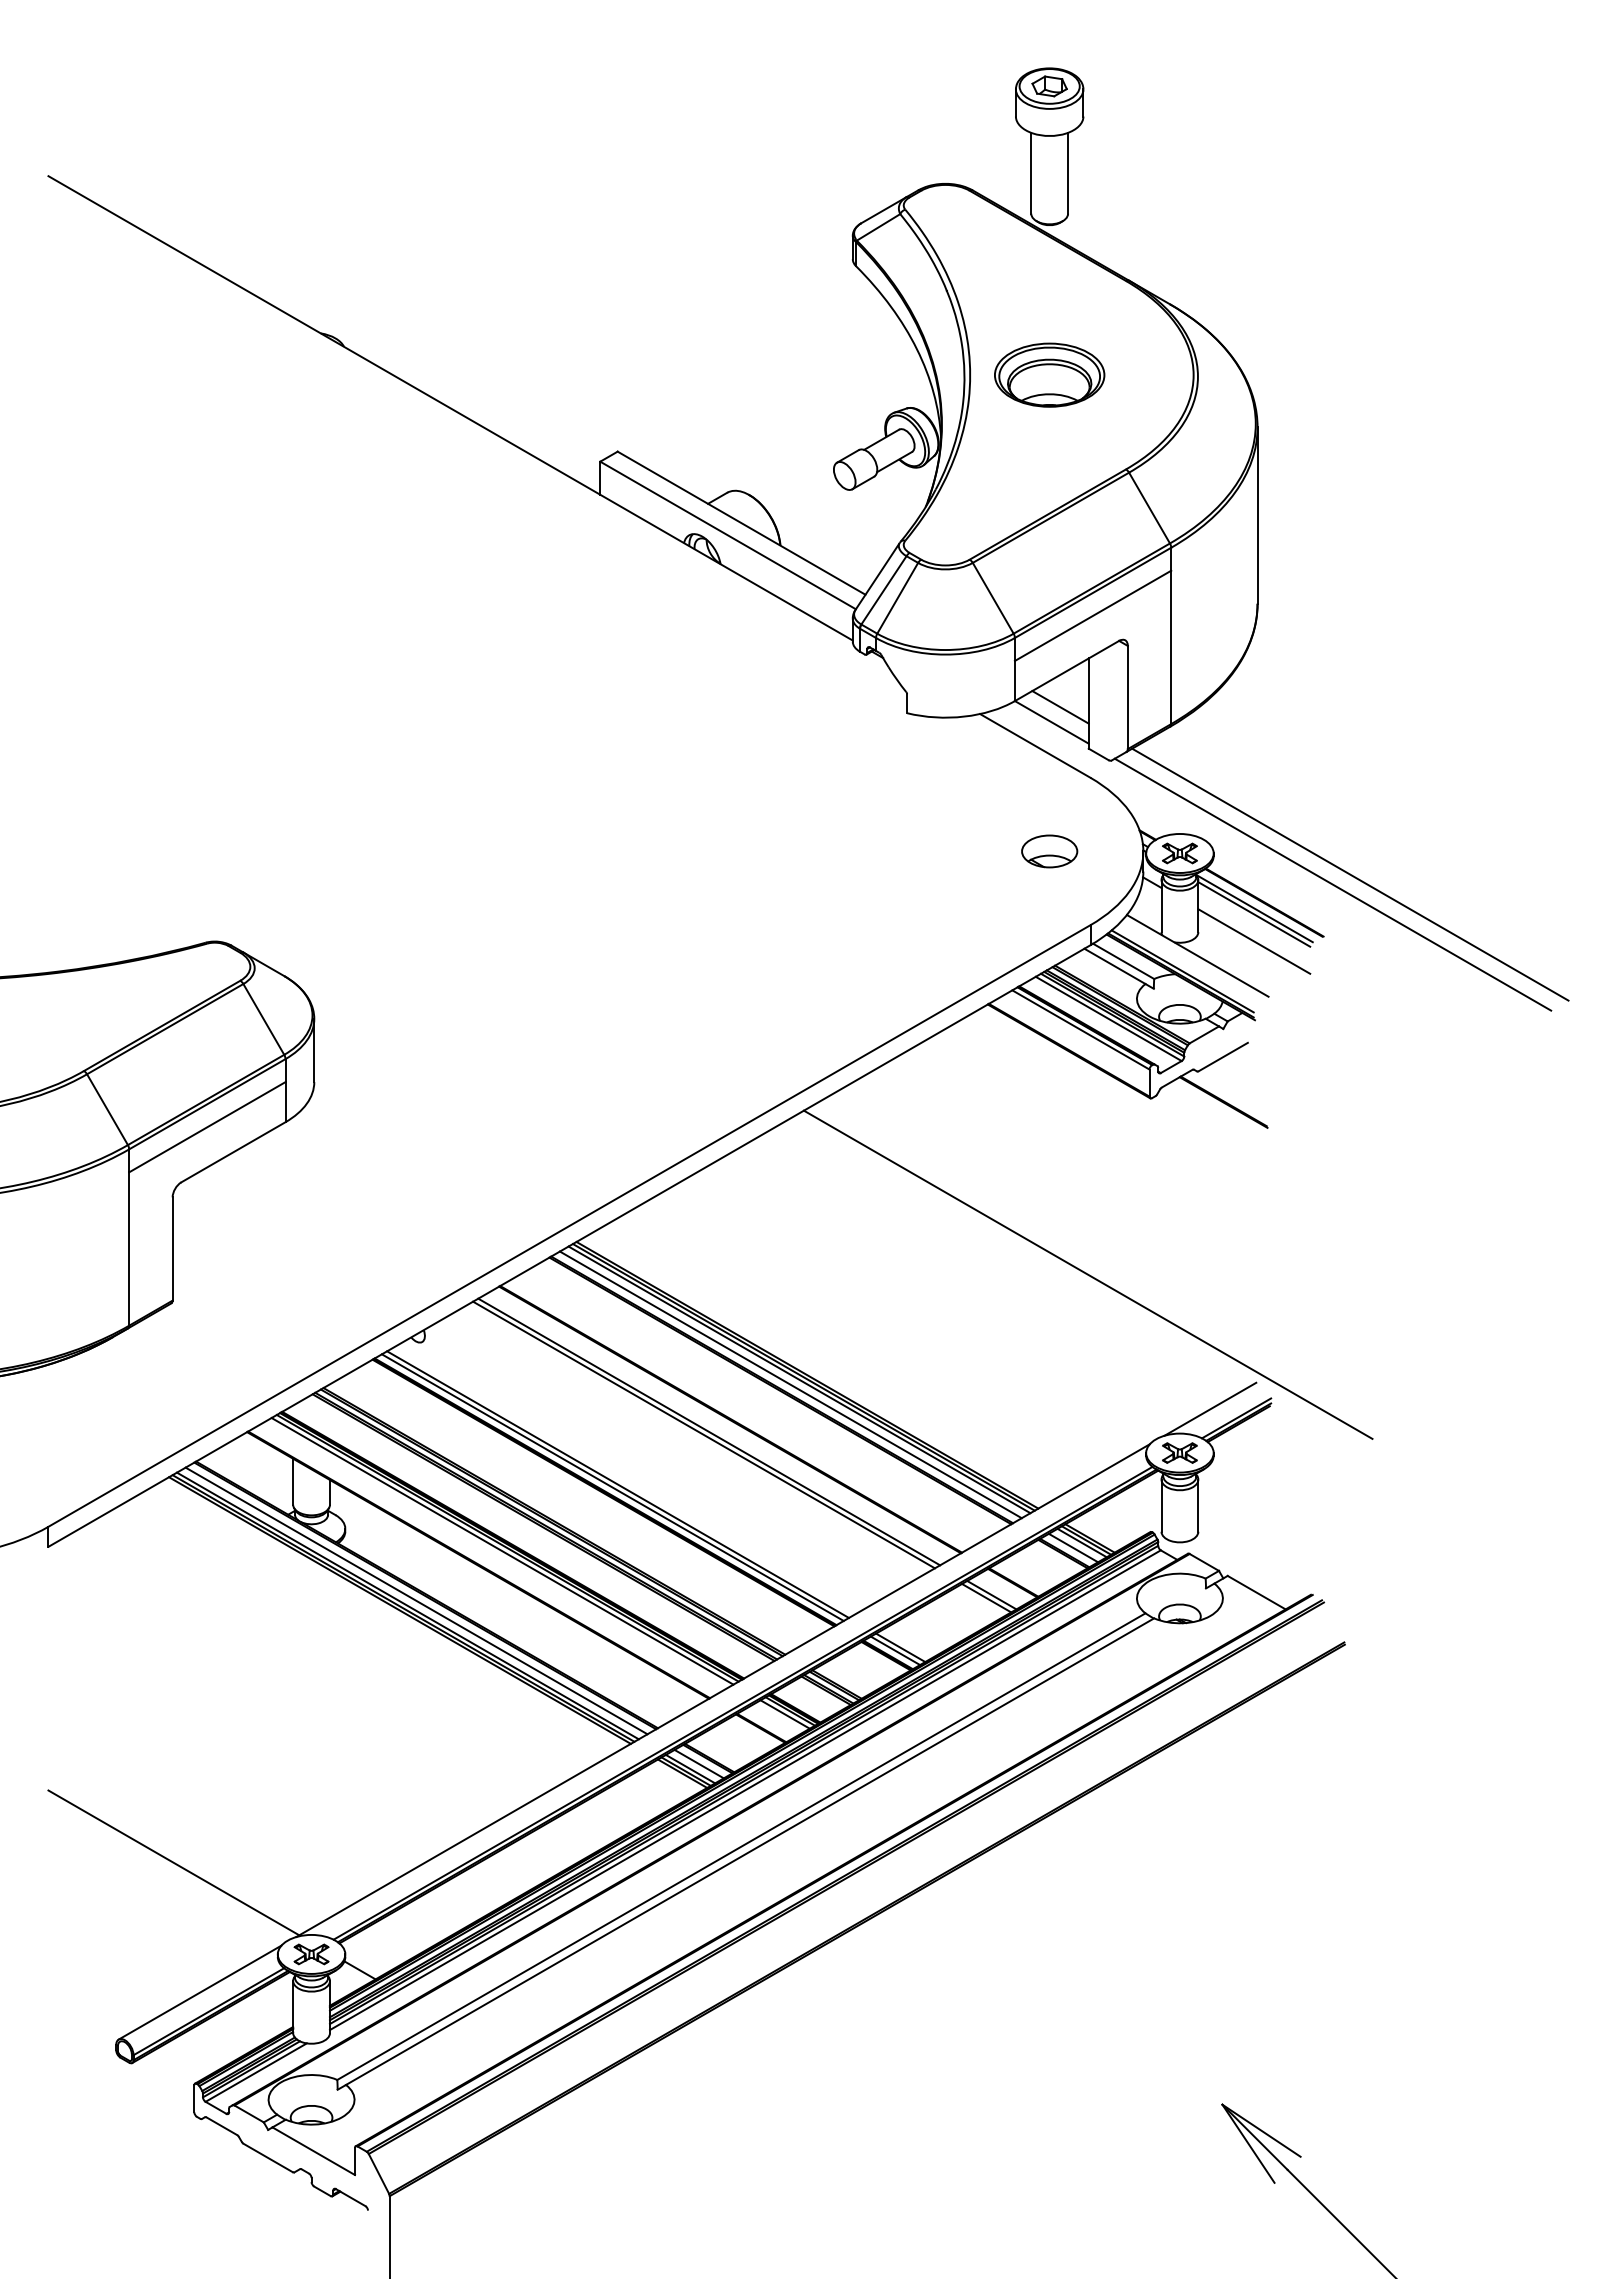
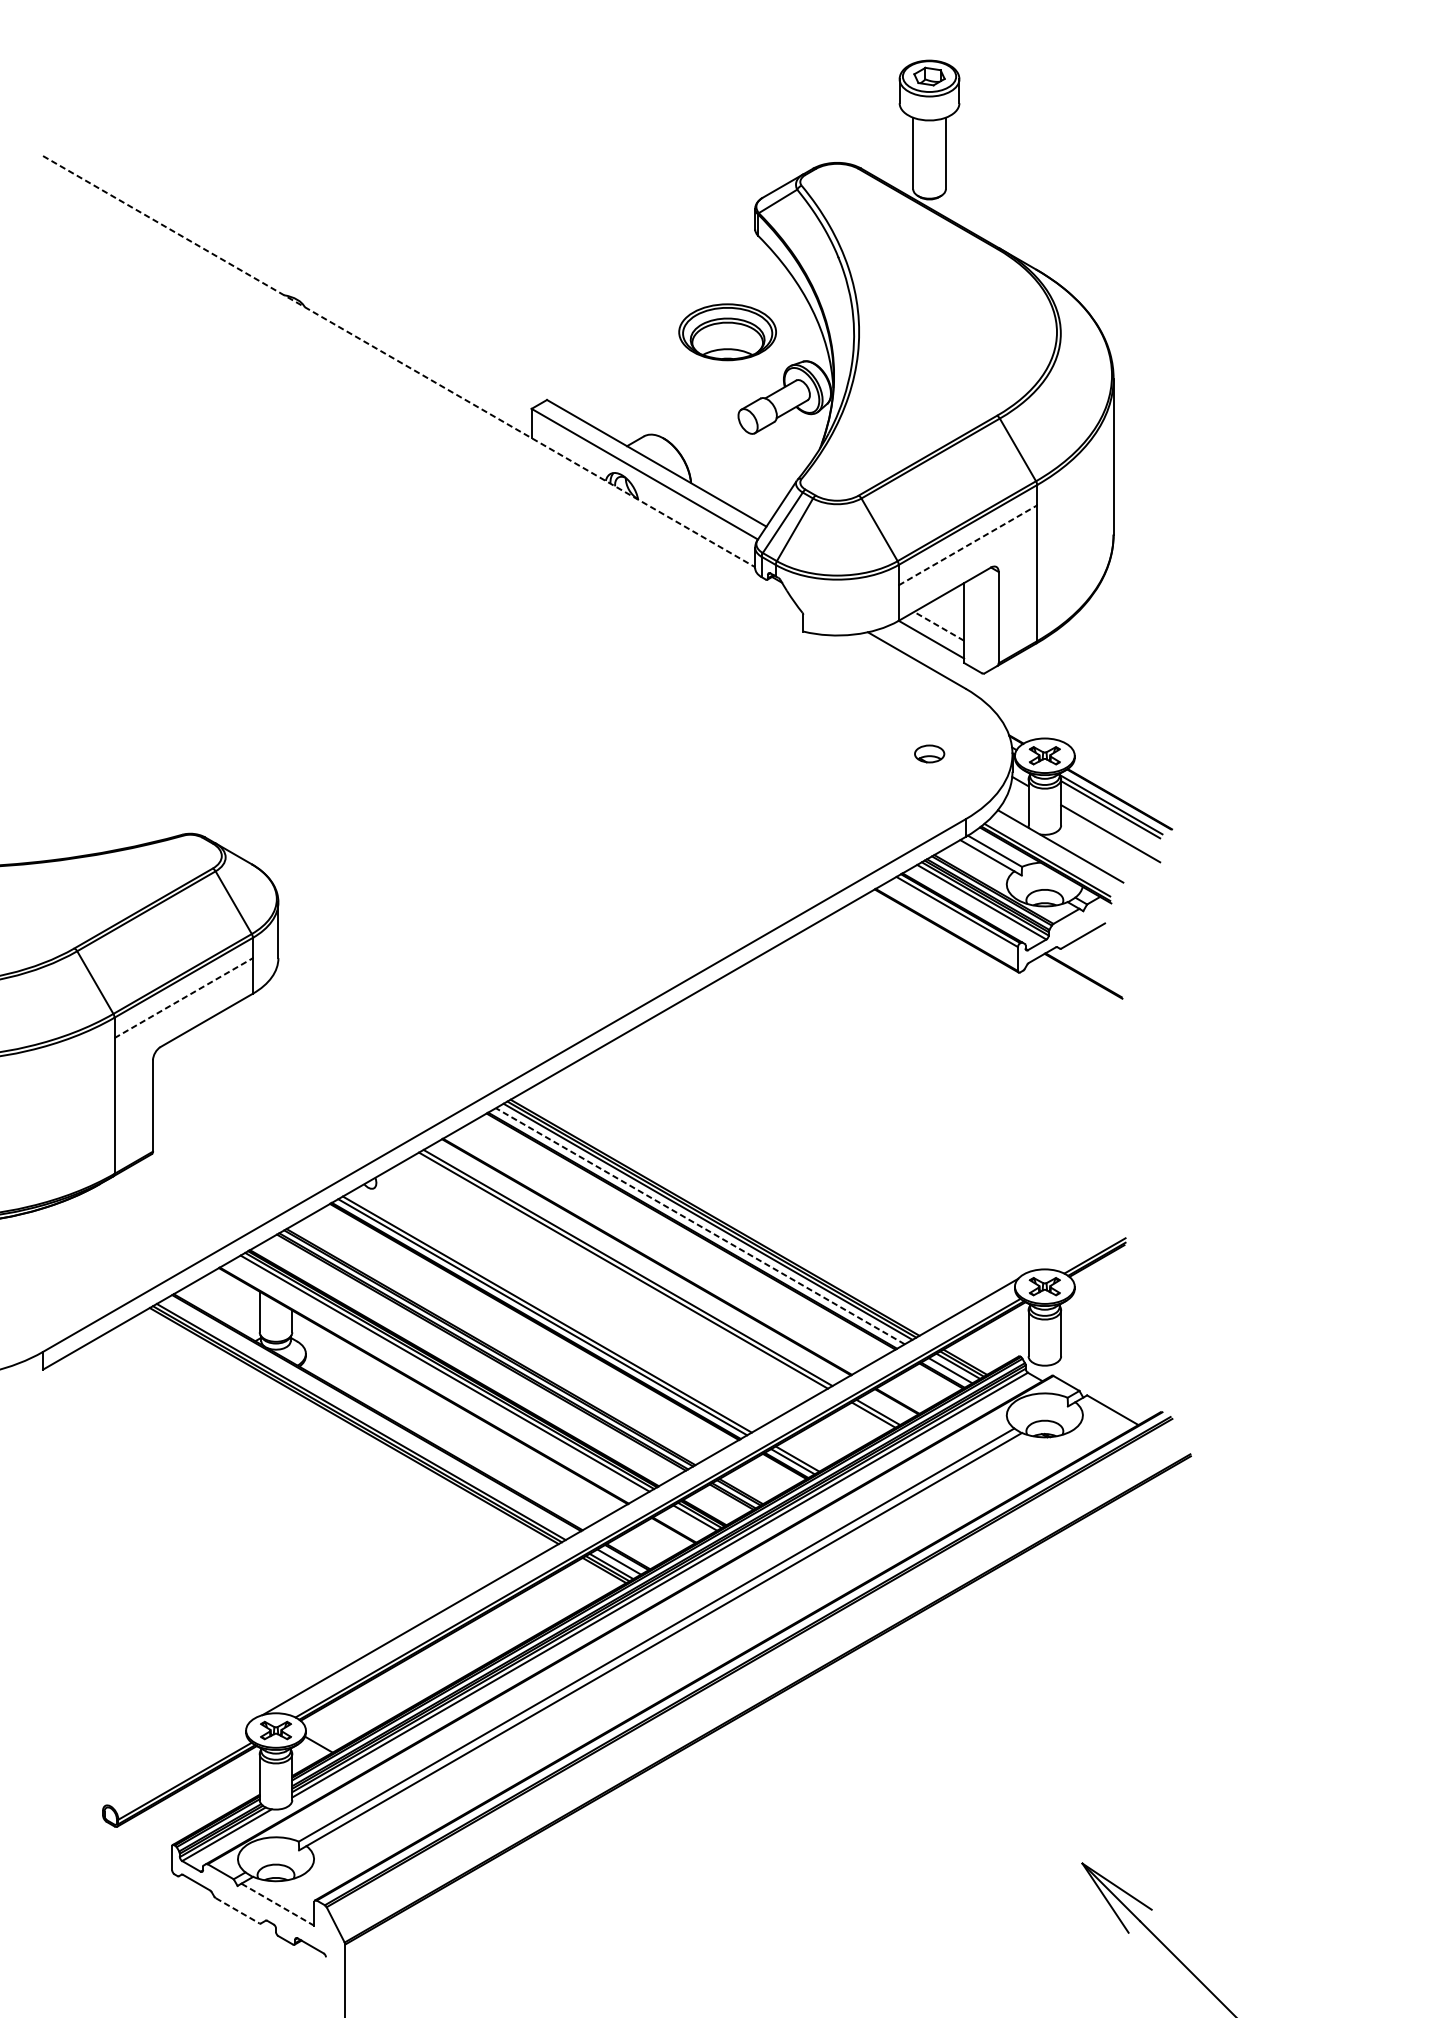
part: (1049, 374) -> (727, 331), moved
line: (451, 408) -> (399, 361), solid -> dashed
line: (1093, 615) -> (968, 545), solid -> dashed
line: (1060, 707) -> (939, 626), solid -> dashed
part: (1049, 851) -> (929, 754), size x0.6
line: (1350, 874) -> (1195, 774), removed
line: (1332, 884) -> (1179, 783), removed
line: (207, 1126) -> (183, 997), solid -> dashed
line: (1087, 1274) -> (963, 1128), removed
line: (790, 1384) -> (700, 1225), solid -> dashed
line: (1210, 1408) -> (1071, 1247), removed
line: (416, 1600) -> (368, 1417), removed
line: (173, 1862) -> (153, 1649), removed
line: (199, 1992) -> (176, 1764), removed
line: (313, 2151) -> (277, 1905), solid -> dashed
line: (268, 2158) -> (237, 1911), solid -> dashed

